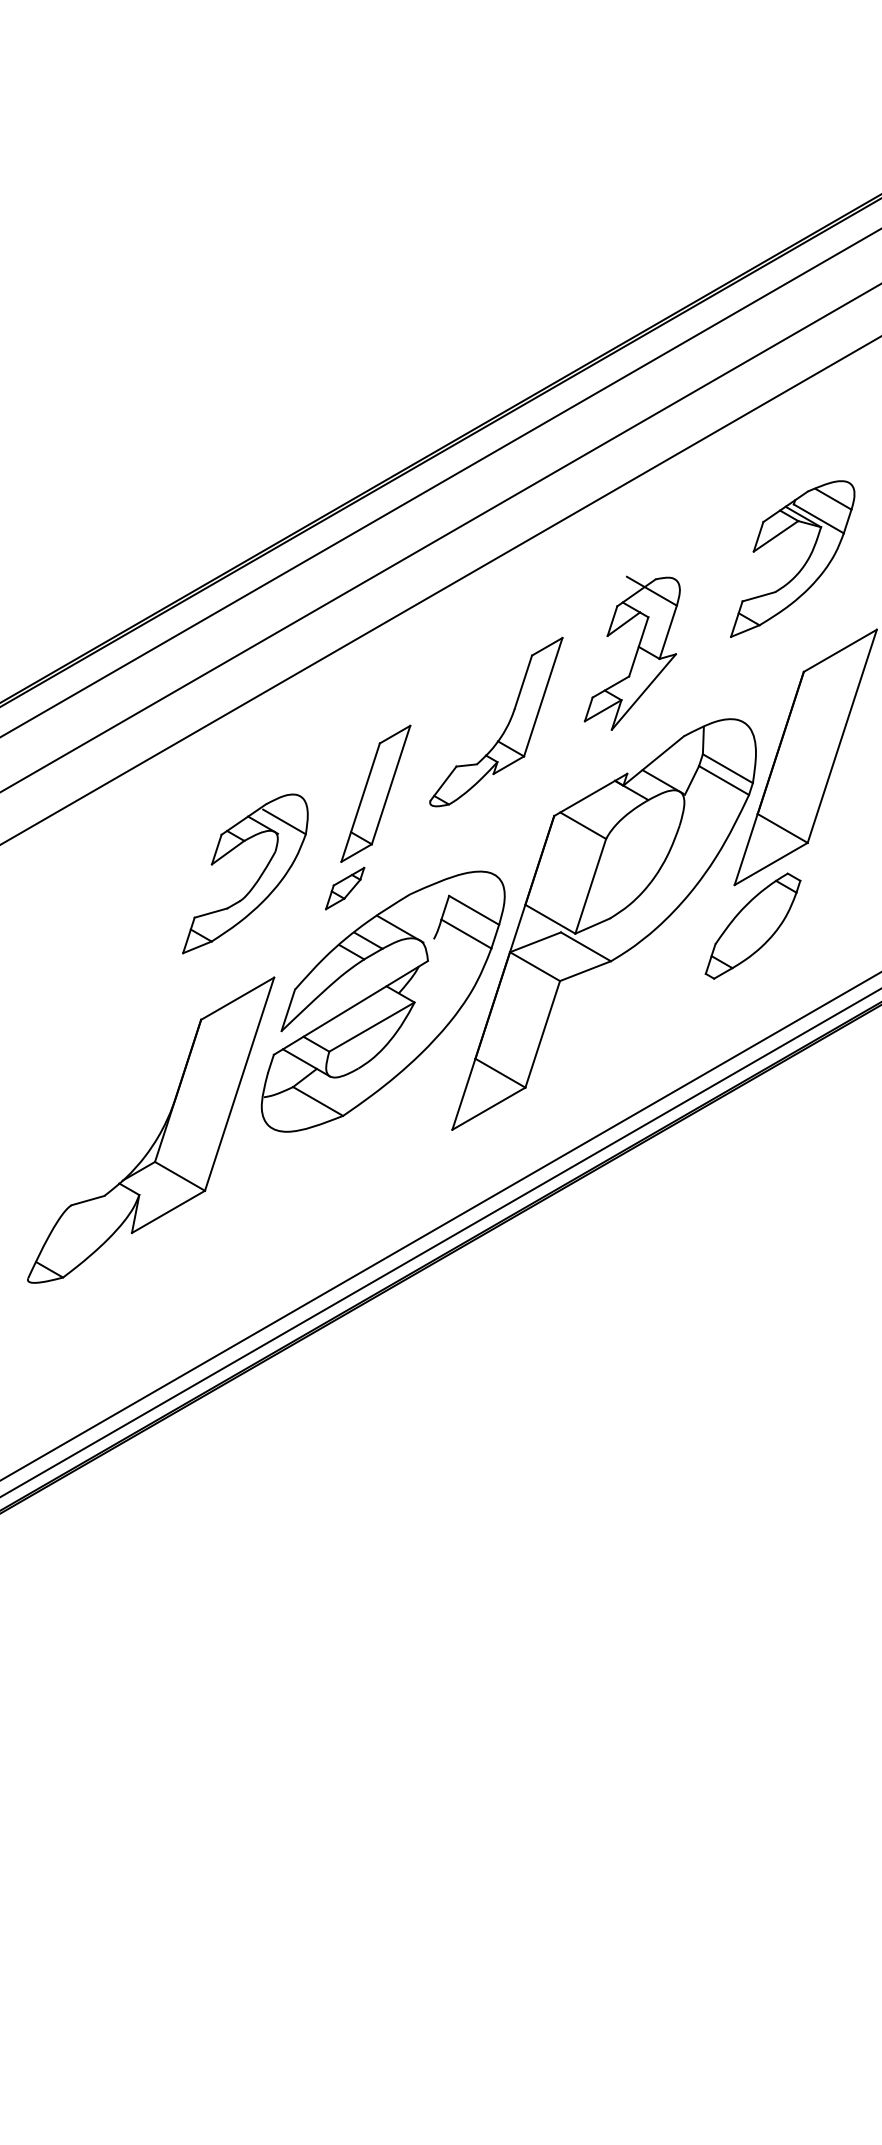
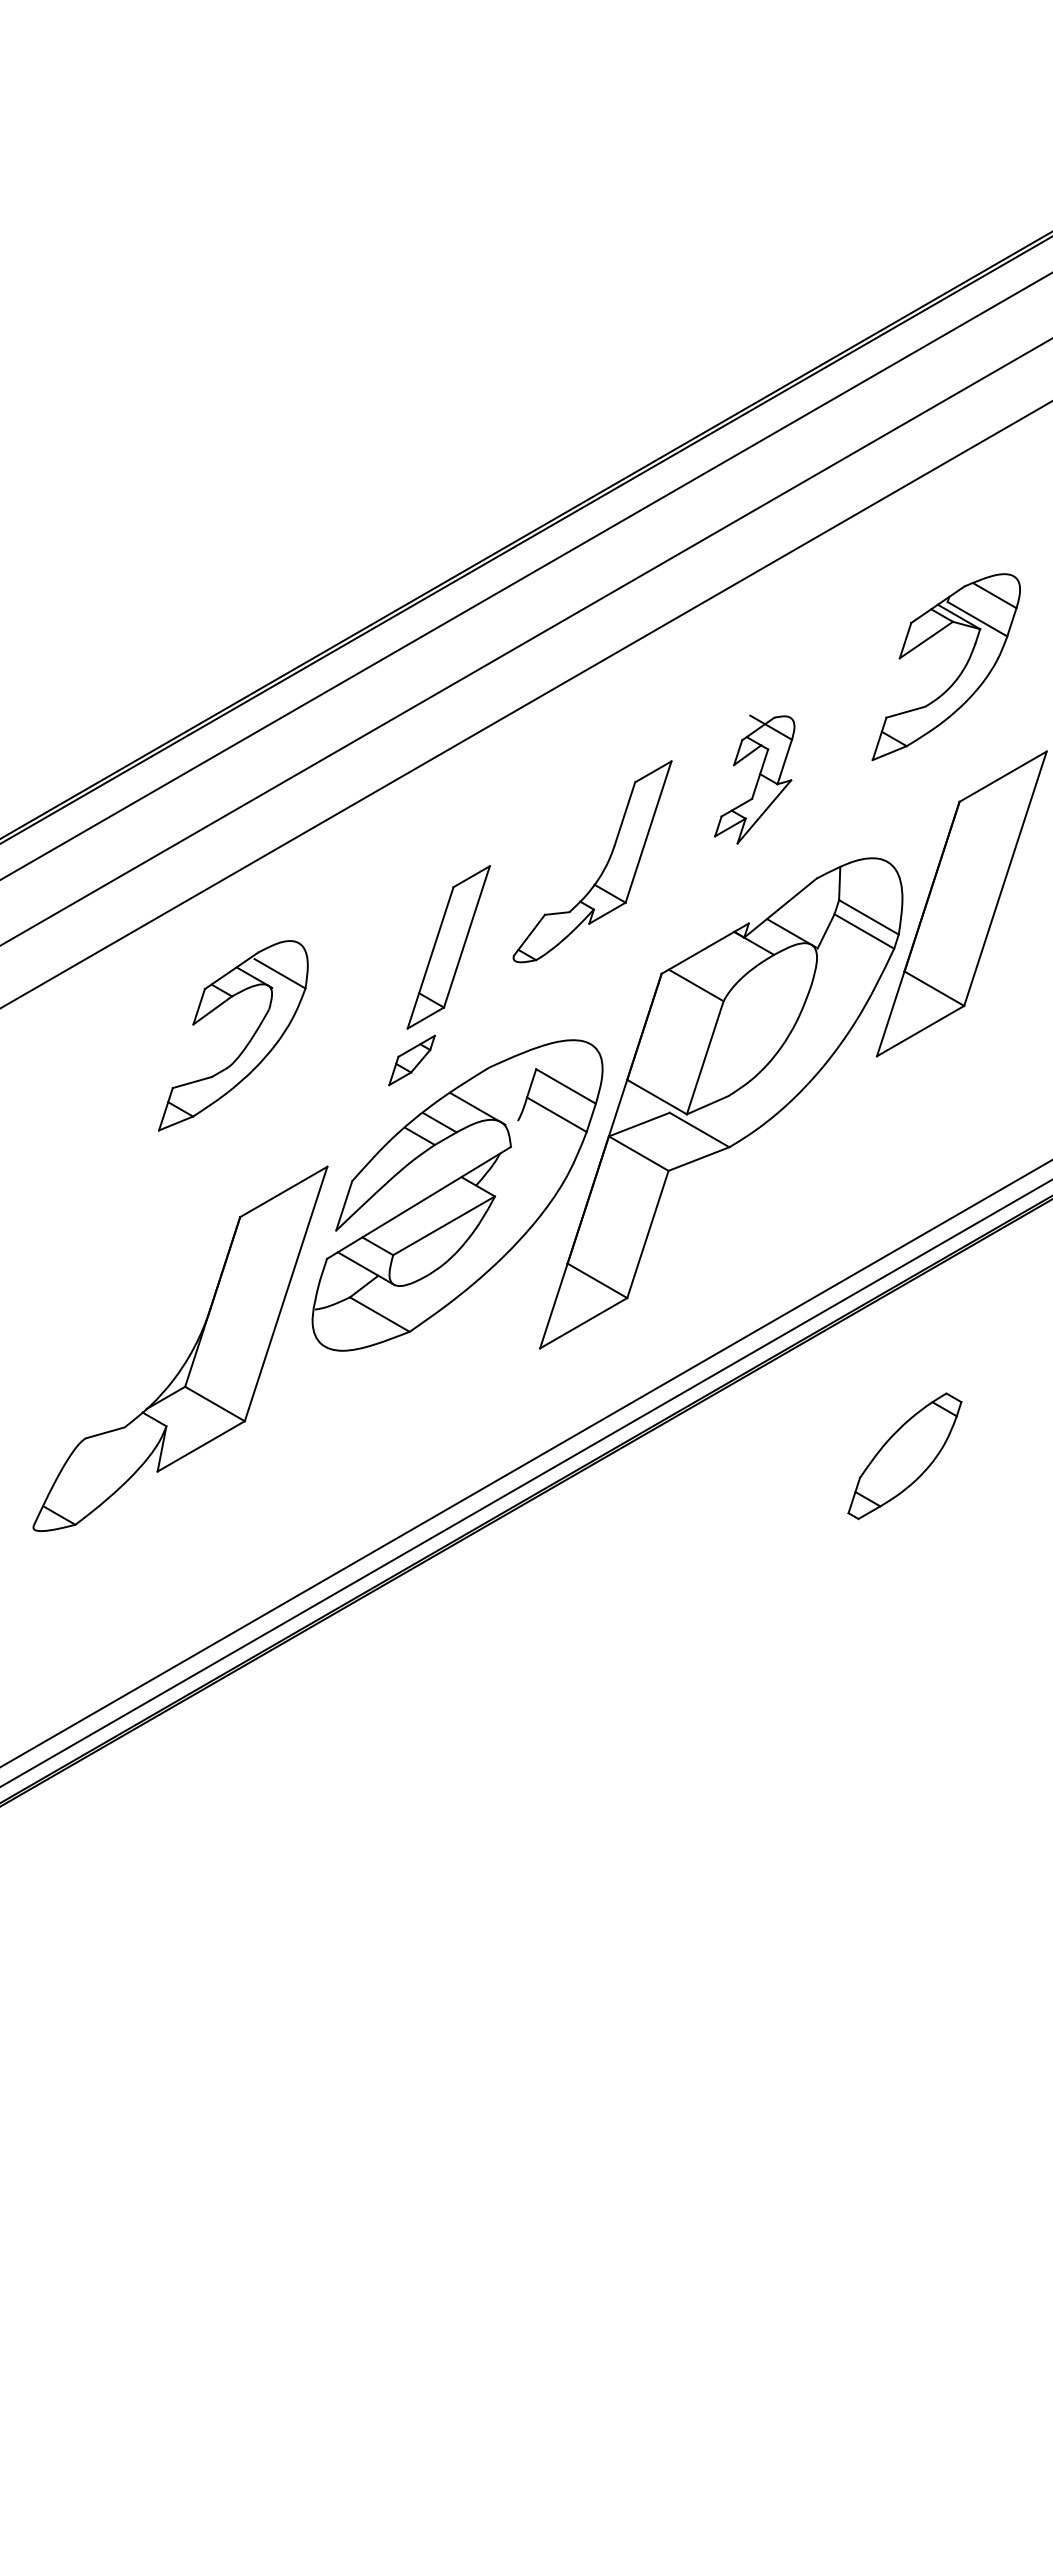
part: (631, 652) -> (753, 778), size x0.7
part: (257, 879) -> (247, 1042), moved
part: (752, 925) -> (904, 1455), moved

